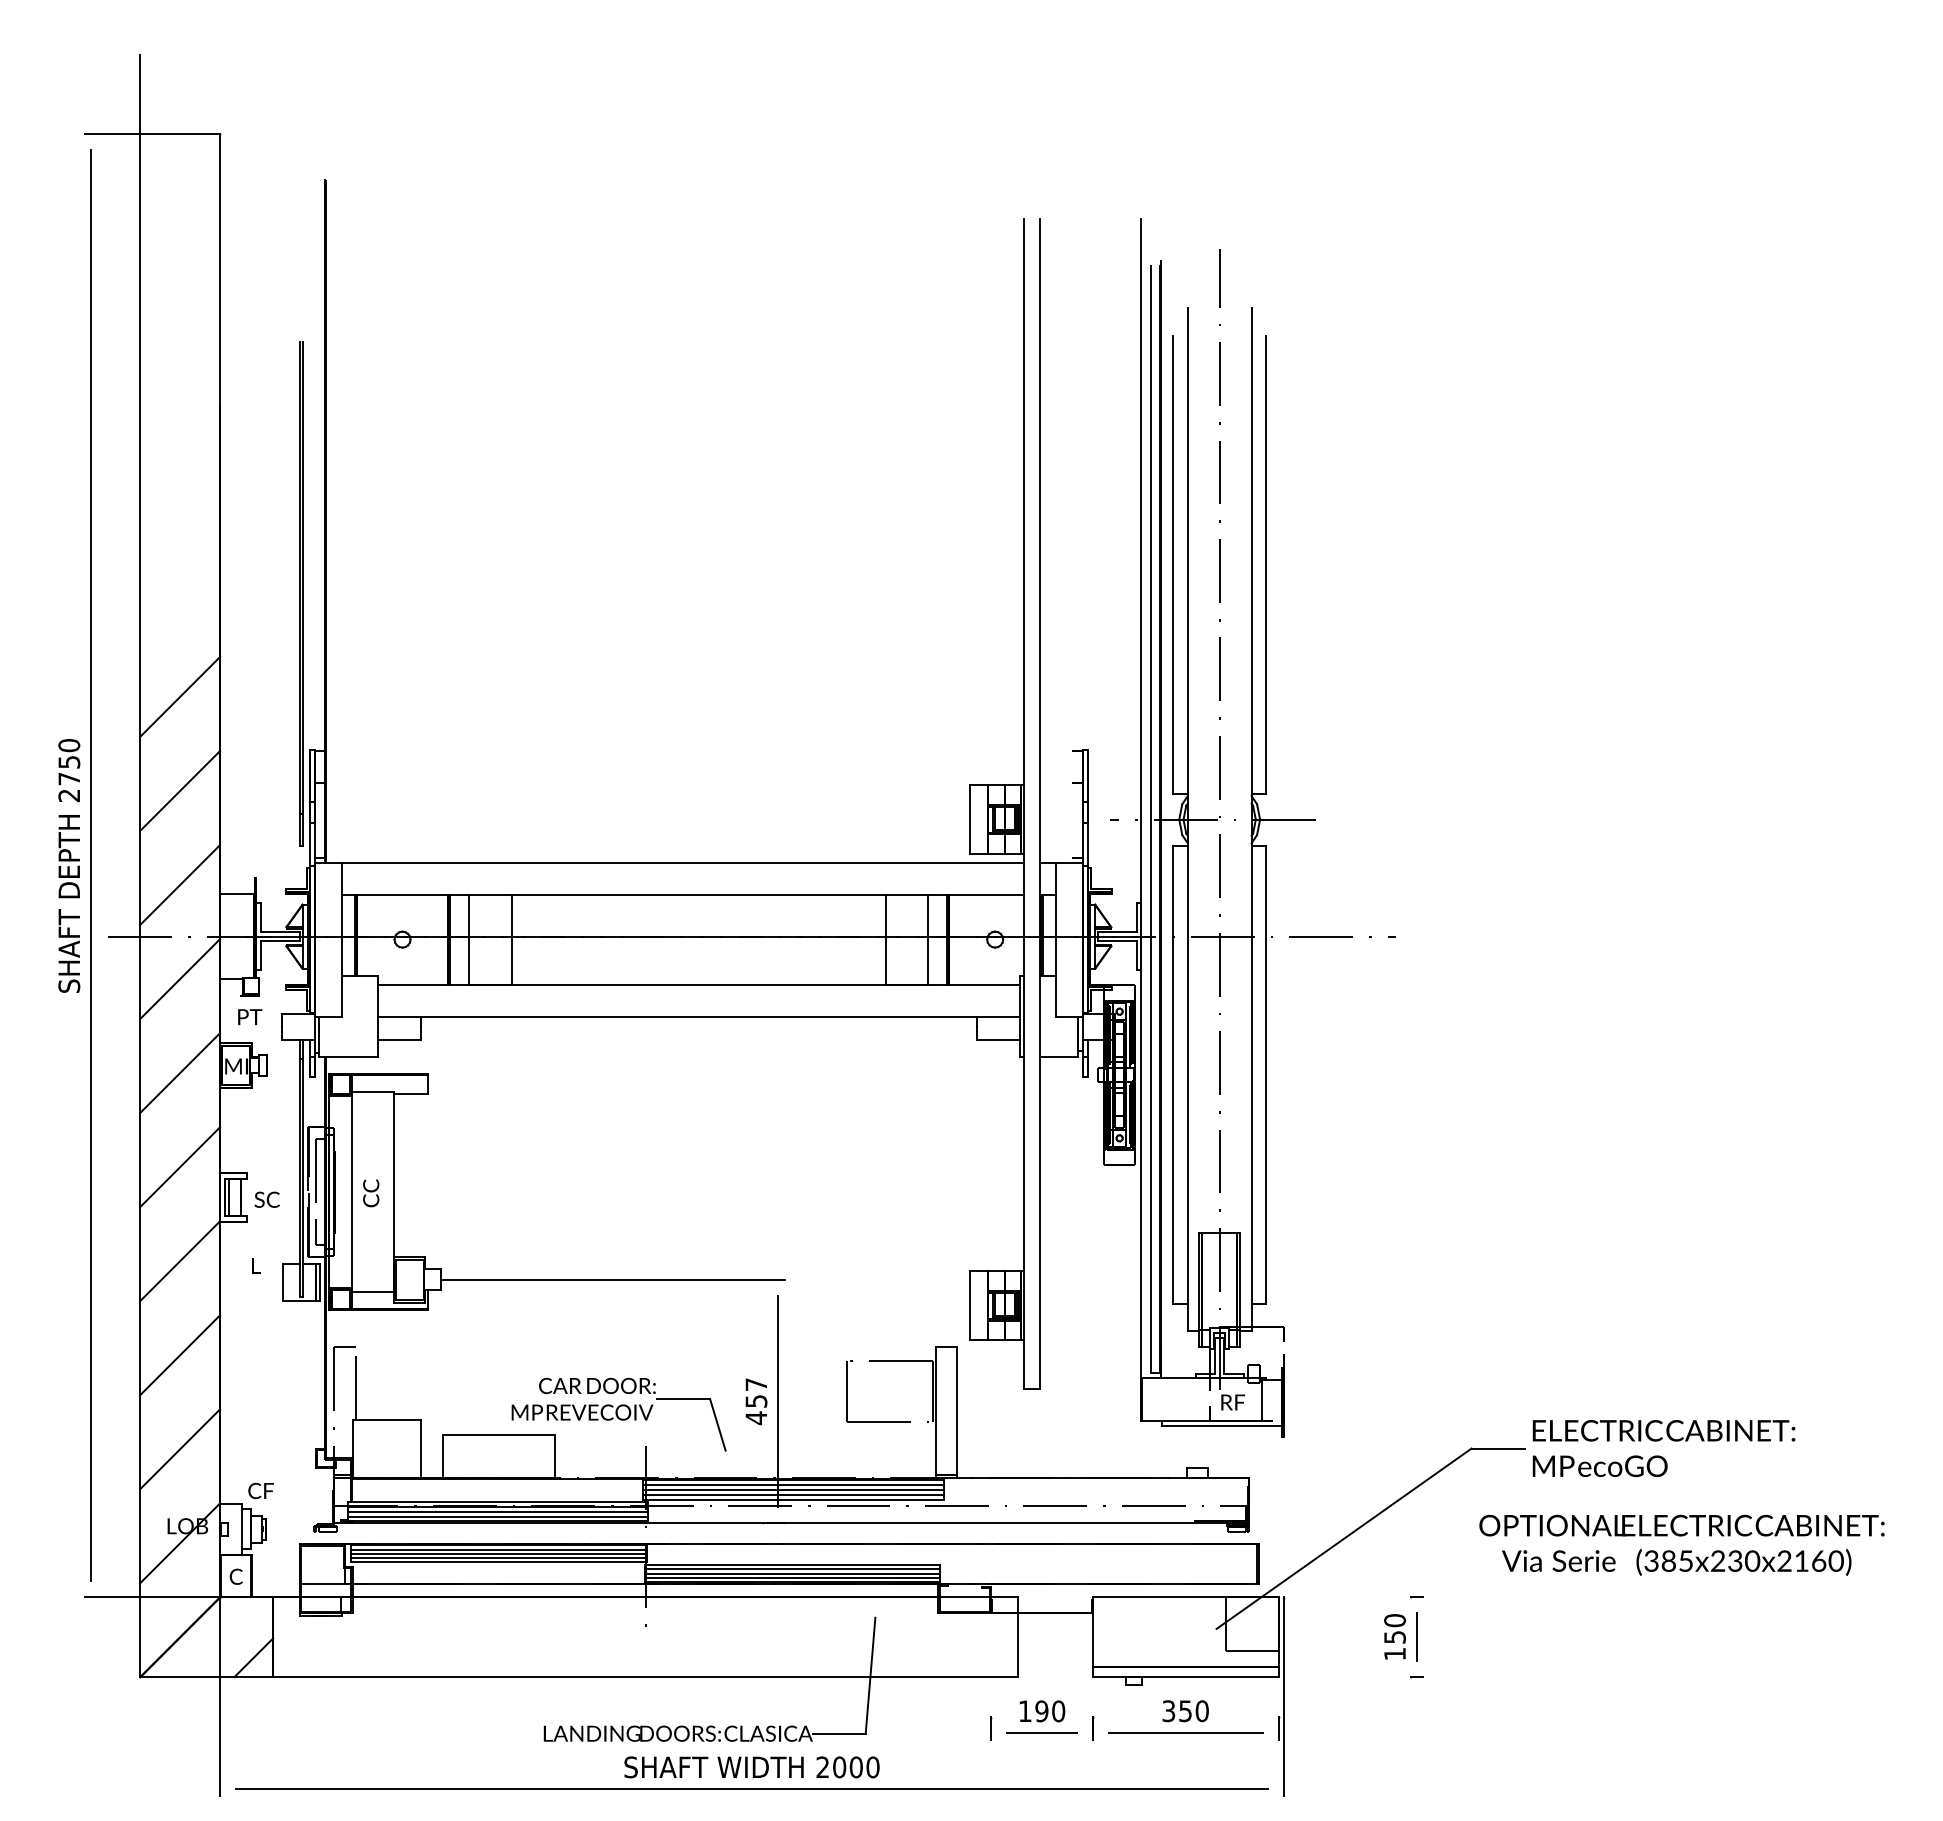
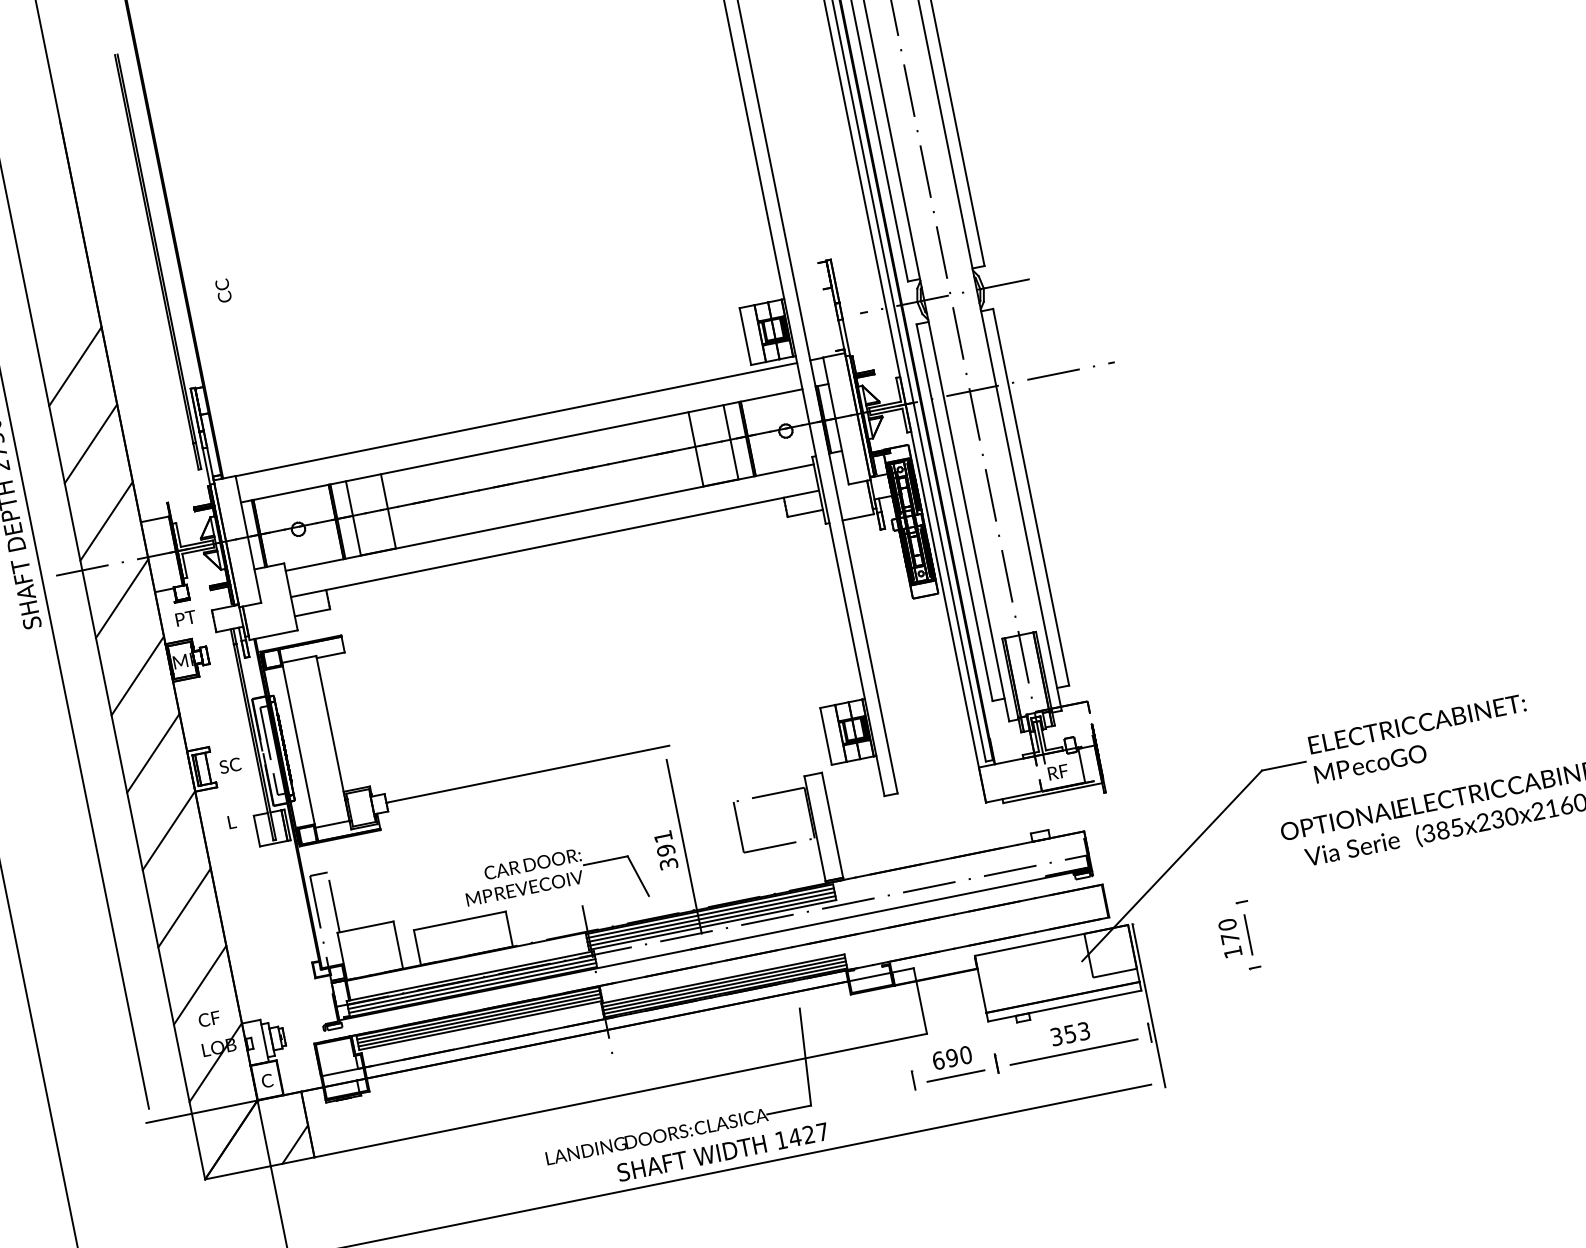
text: (371, 1193) -> (223, 290), moved
text: (756, 1401) -> (666, 850), 457 -> 391
text: (260, 1490) -> (208, 1018), moved
text: (1394, 1637) -> (1229, 938), 150 -> 170
text: (1024, 1711) -> (937, 1060), 190 -> 690
text: (1201, 1711) -> (1083, 1031), 350 -> 353
text: (847, 1767) -> (801, 1136), 2000 -> 1427

